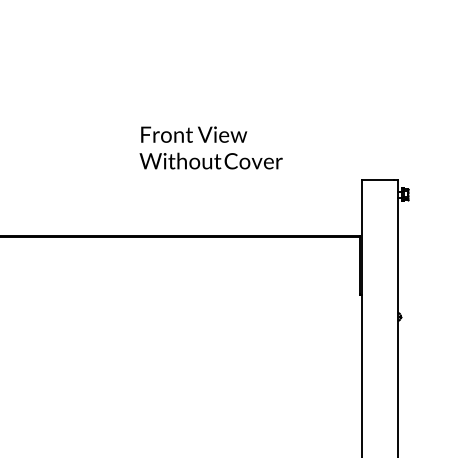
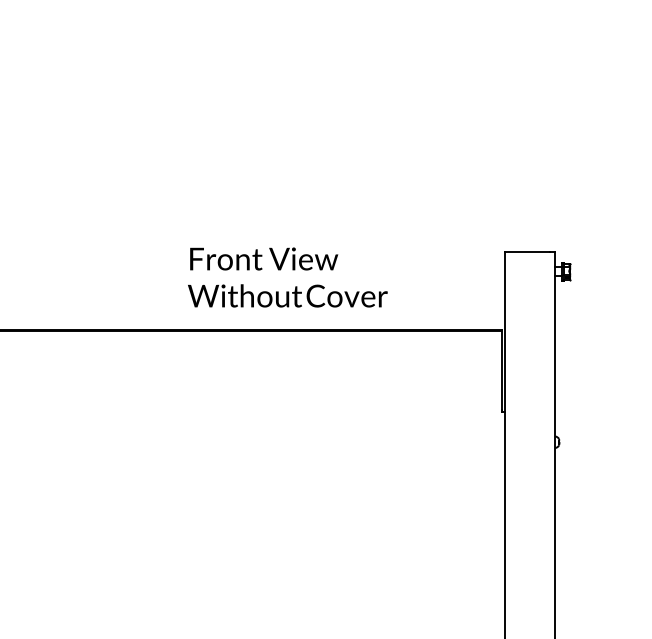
text: (210, 147) -> (286, 276), moved

